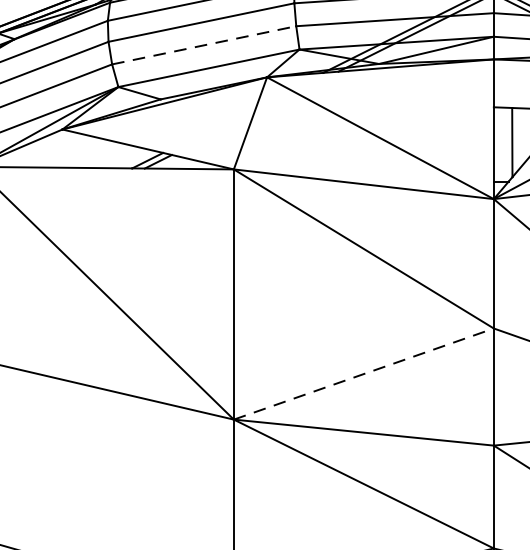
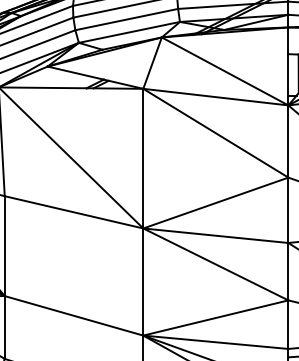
line: (205, 45) -> (127, 19), dashed -> solid
line: (363, 374) -> (215, 203), dashed -> solid

